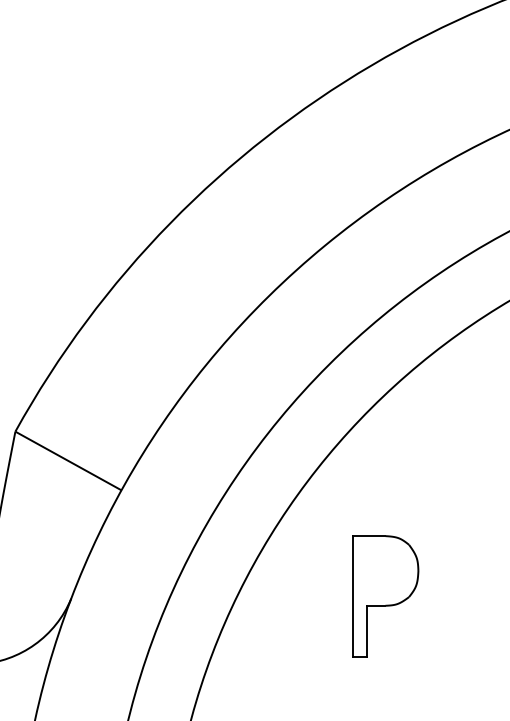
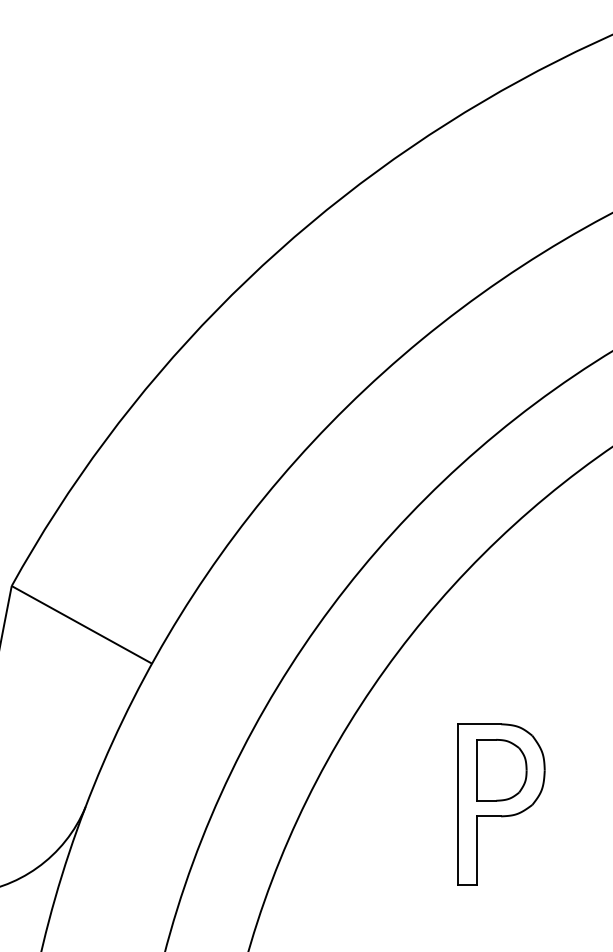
part: (385, 570) -> (501, 769), added

